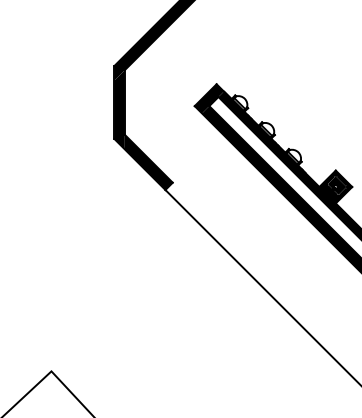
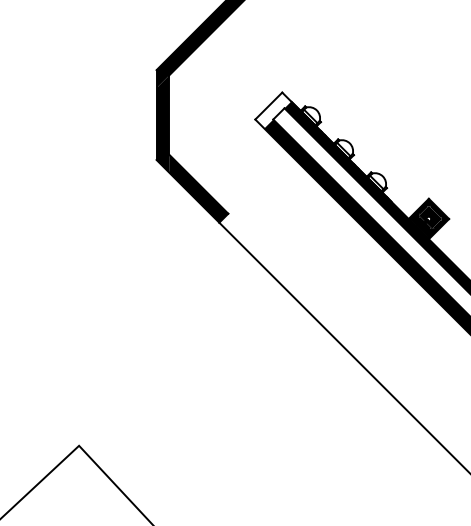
fill: (209, 98) -> (273, 110), removed

